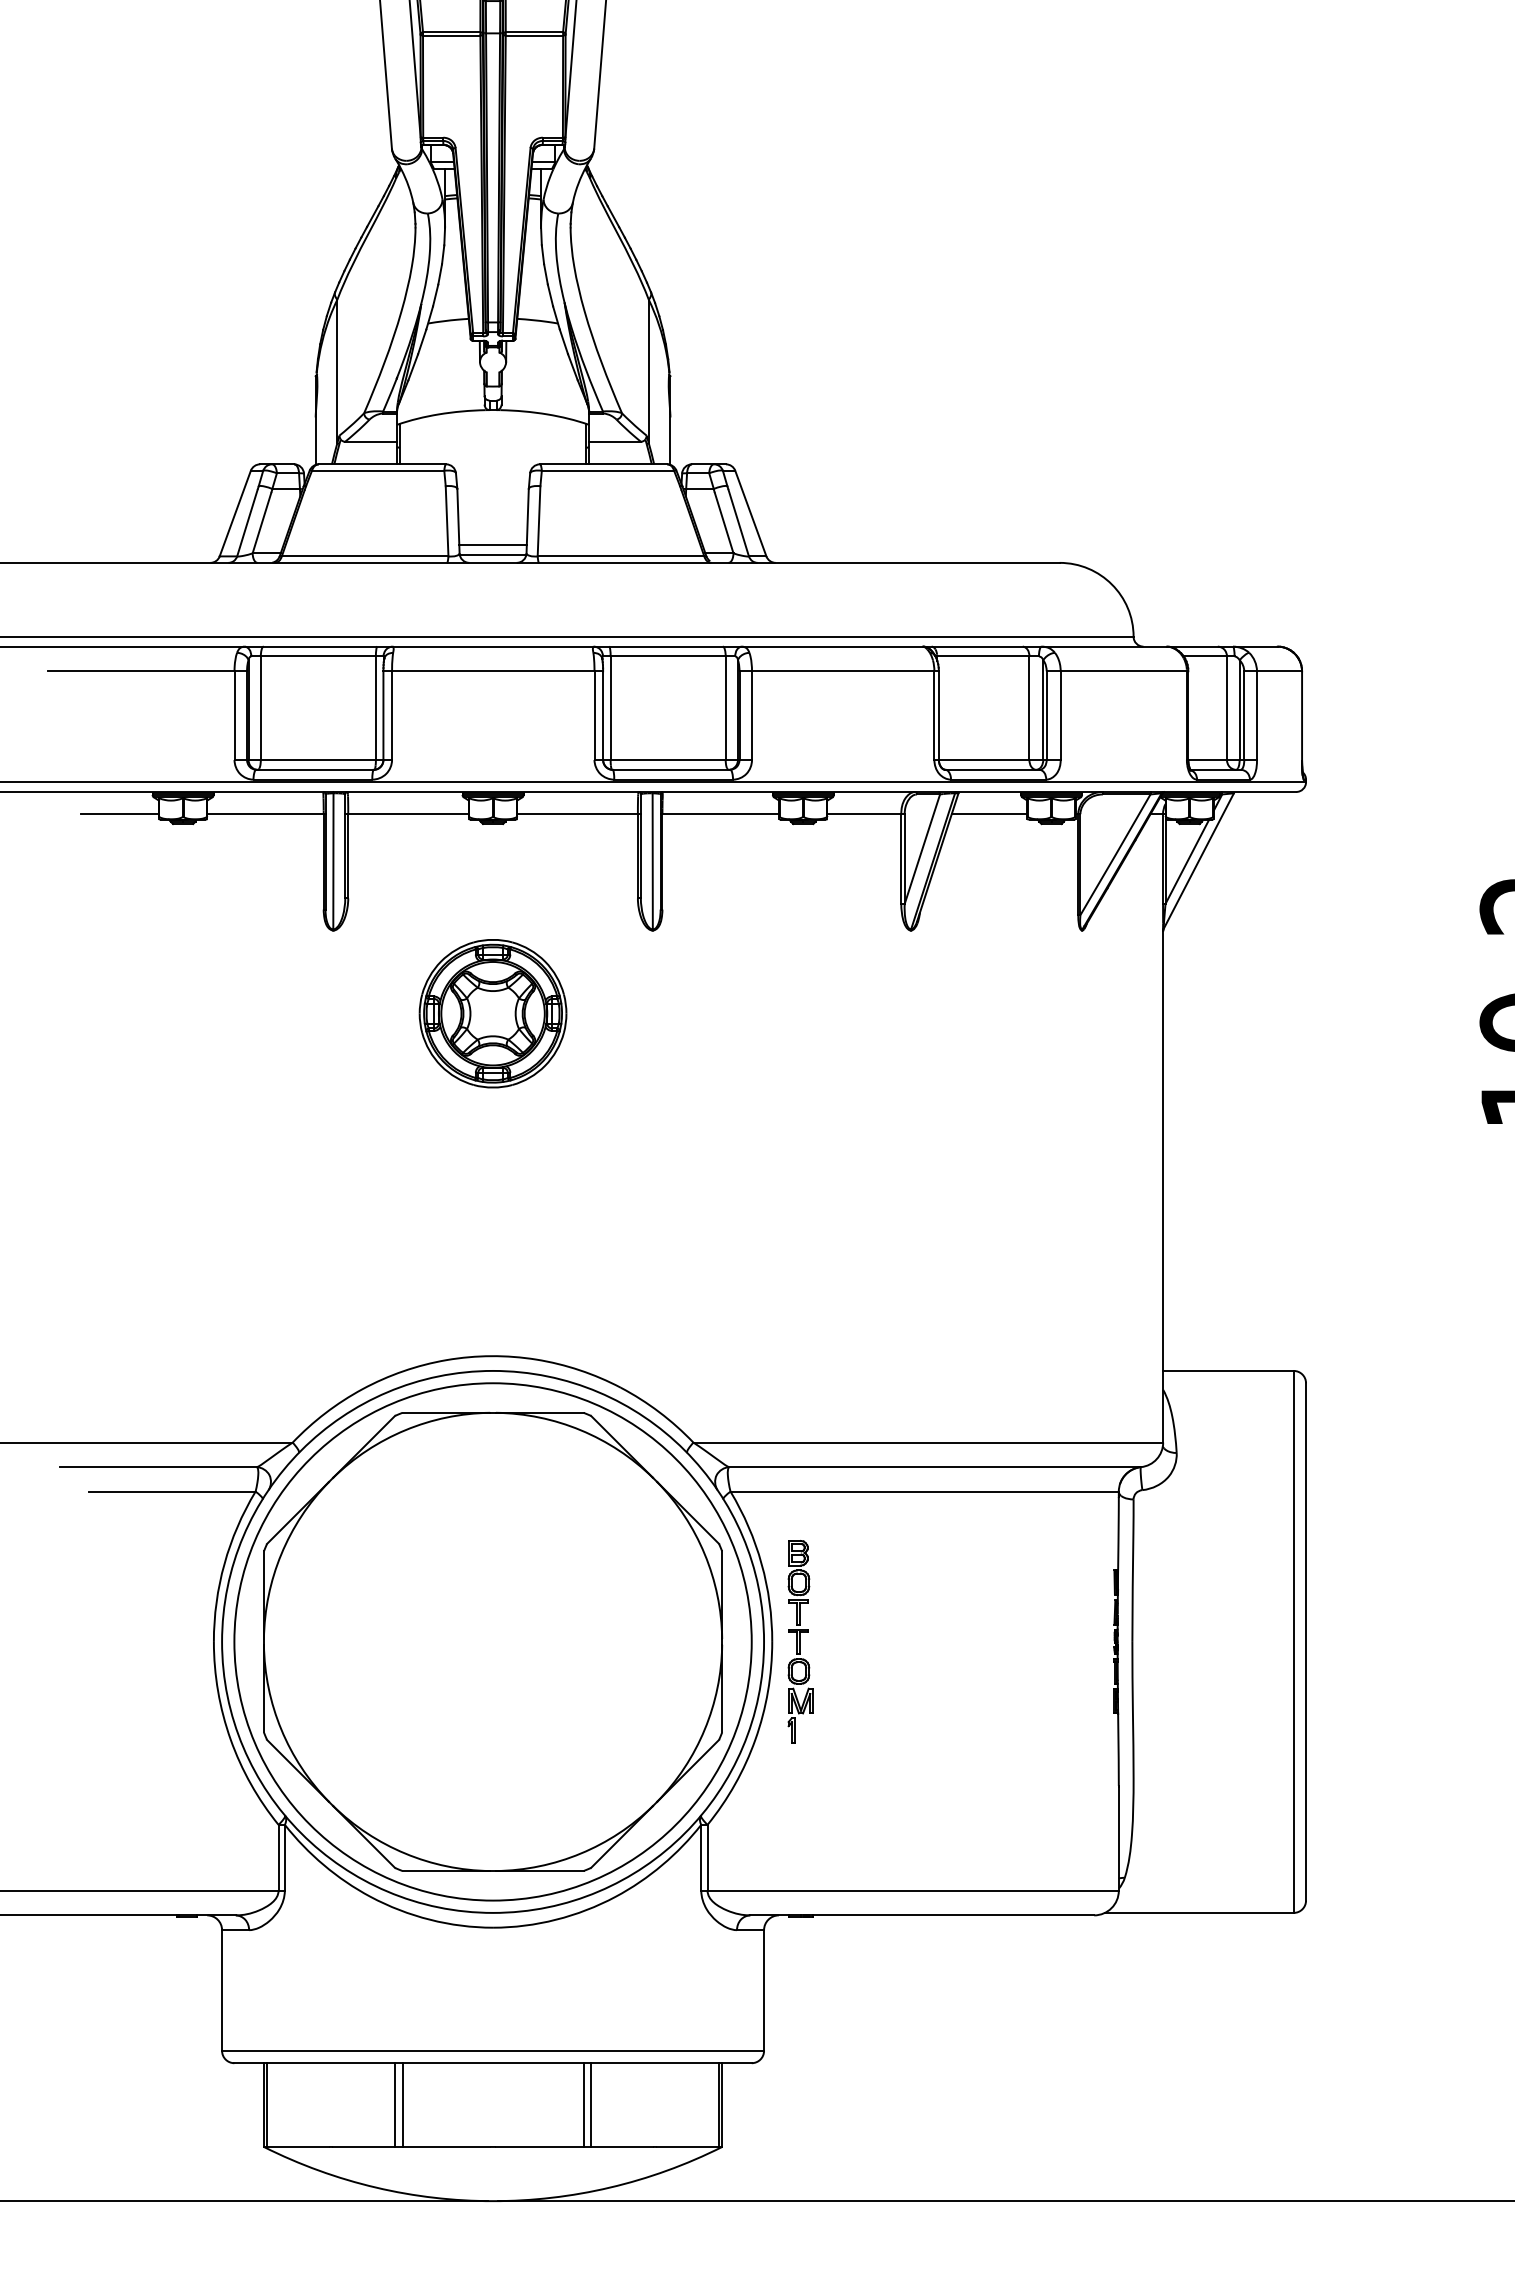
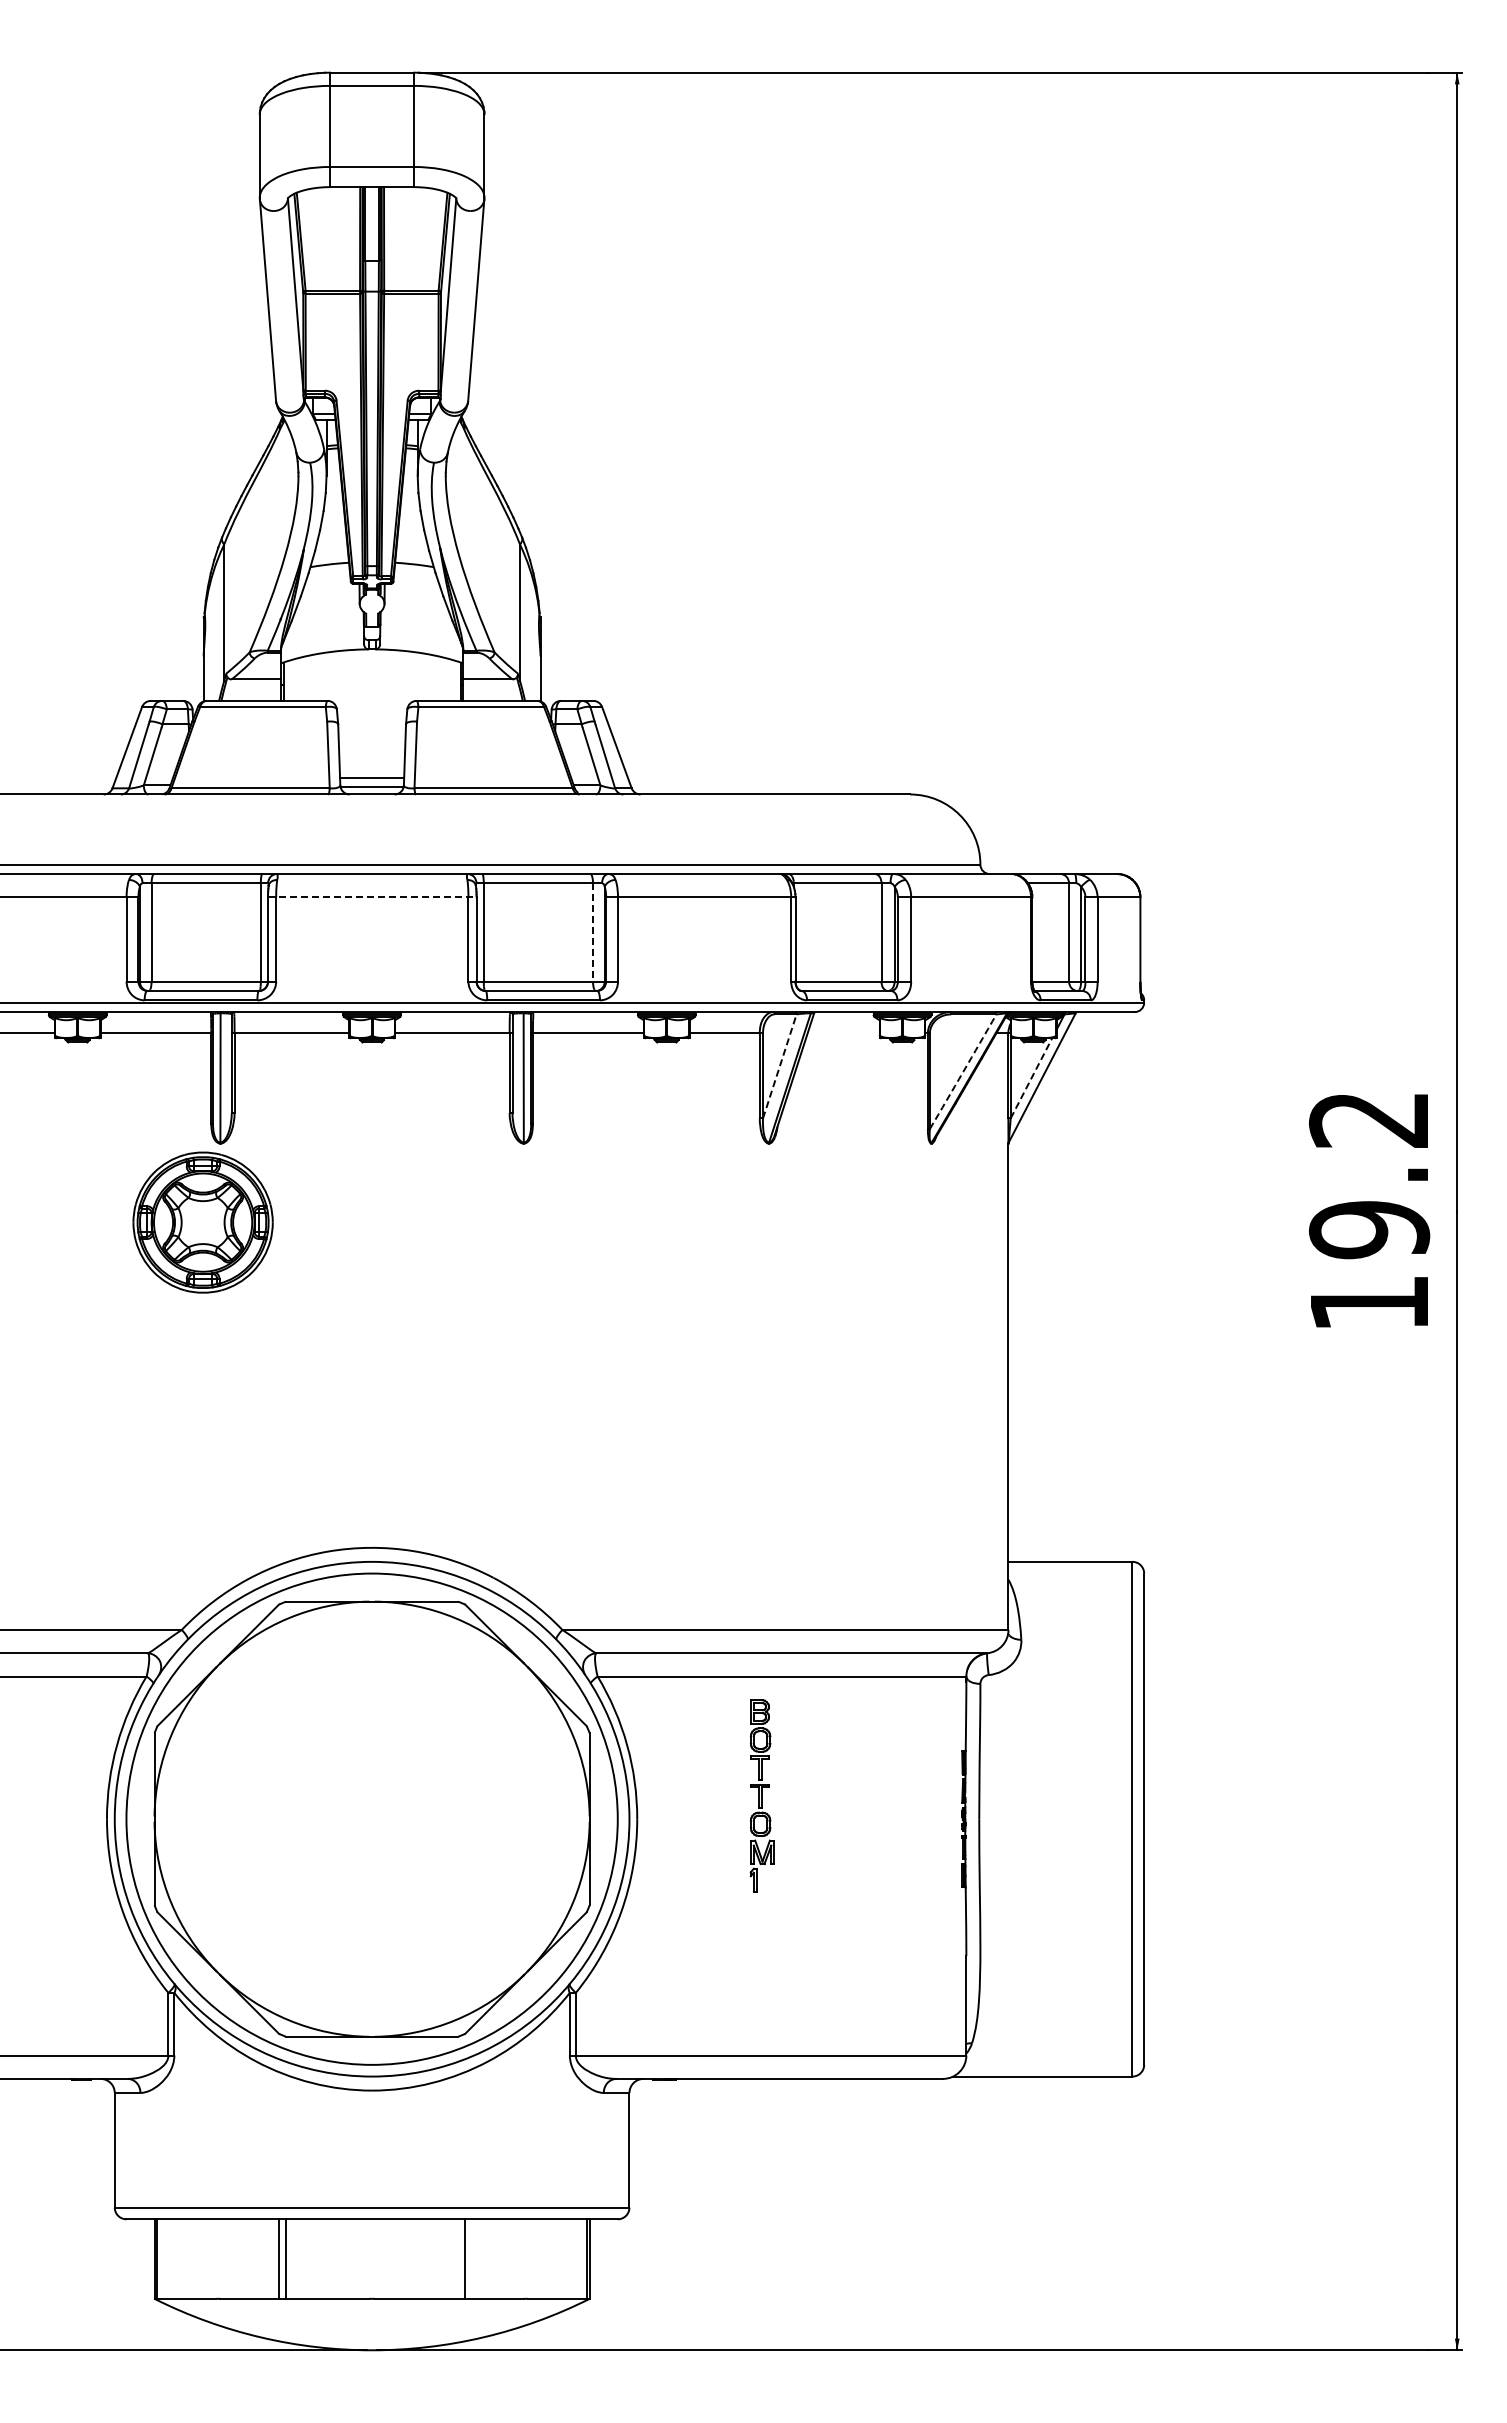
line: (493, 671) -> (372, 897), solid -> dashed
line: (726, 709) -> (593, 933), solid -> dashed
line: (989, 814) -> (843, 1033), removed
line: (922, 849) -> (779, 1066), solid -> dashed
arc: (1115, 854) -> (963, 1071), solid -> dashed
line: (1187, 860) -> (1031, 1077), solid -> dashed
part: (492, 1013) -> (202, 1222), moved
part: (799, 1641) -> (761, 1795), moved
line: (584, 2104) -> (458, 2258), removed

